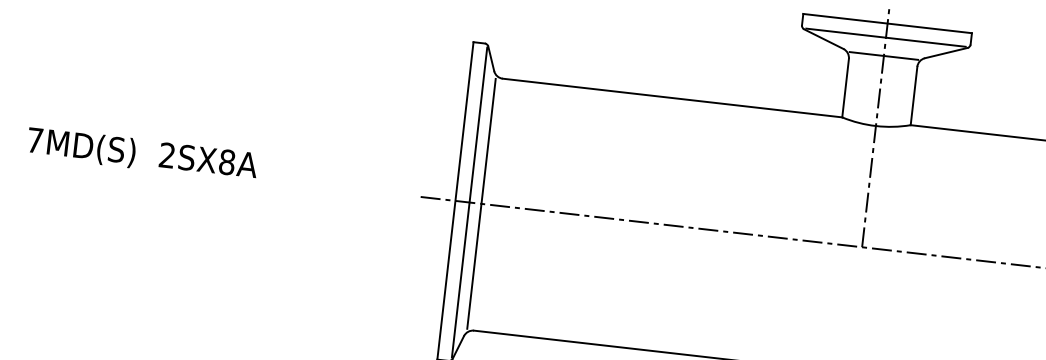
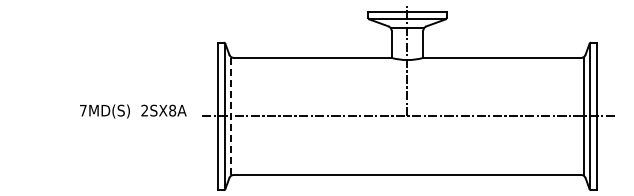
text: (142, 154) -> (133, 111), moved
line: (481, 201) -> (230, 115), solid -> dashed

